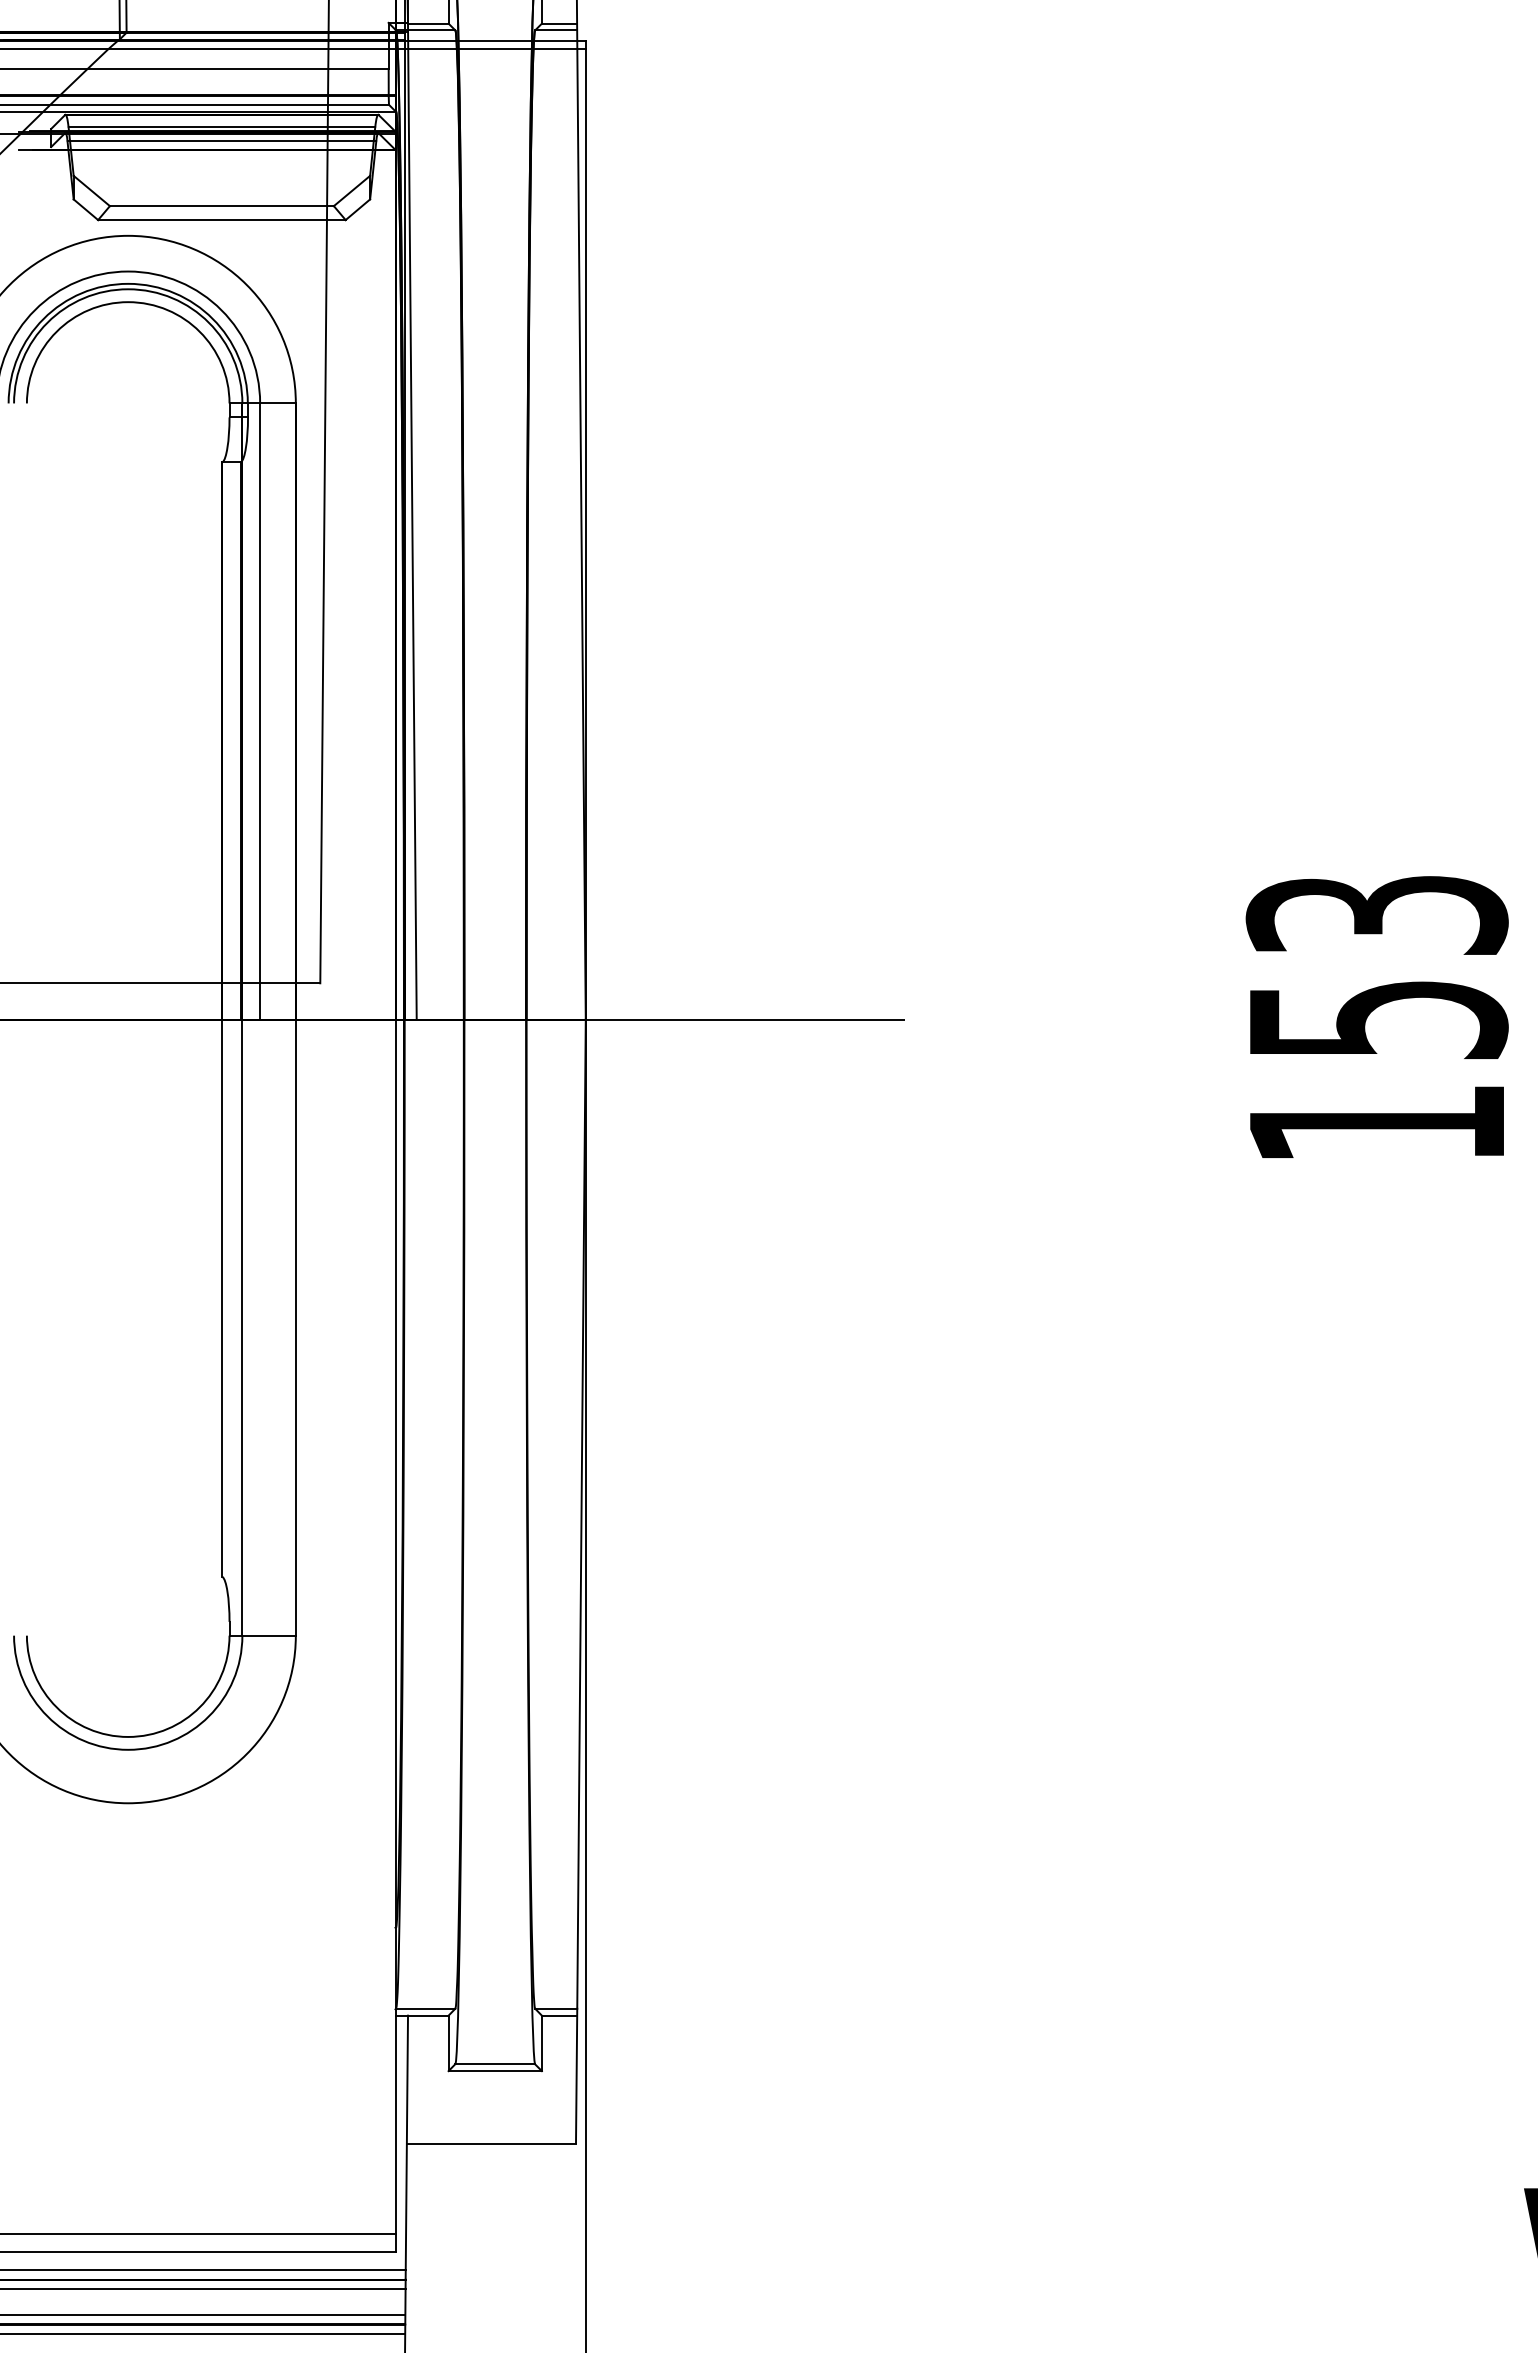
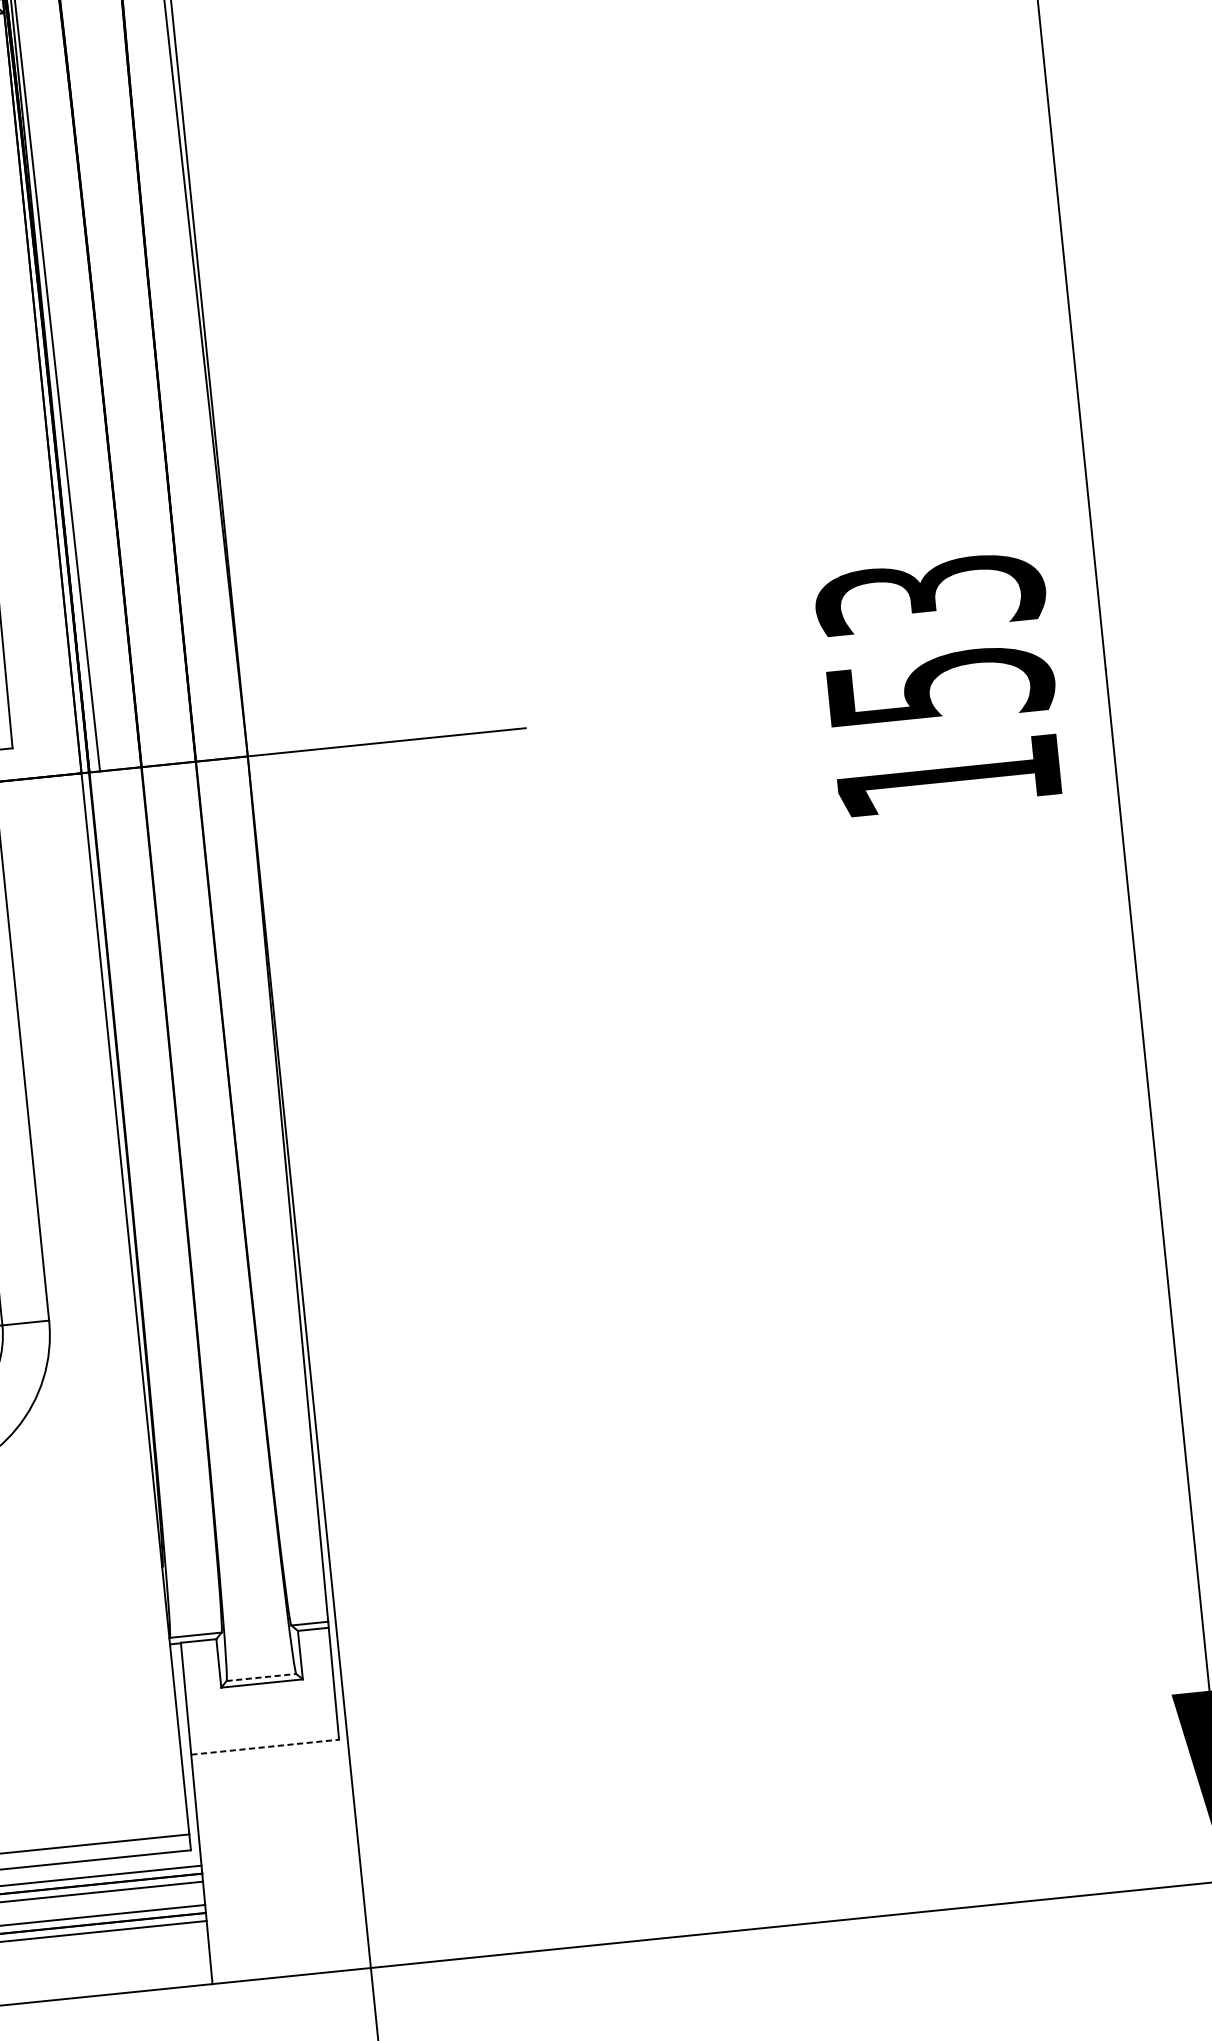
line: (495, 2064) -> (261, 1677), solid -> dashed
line: (491, 2143) -> (265, 1747), solid -> dashed

